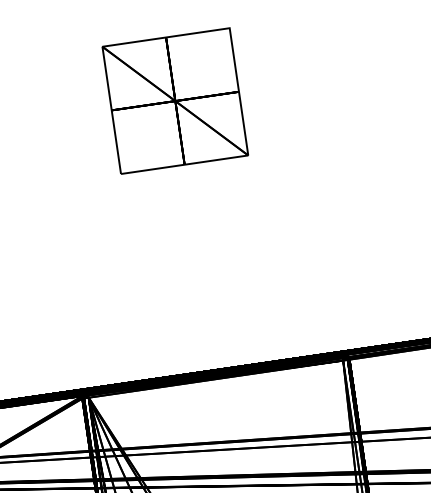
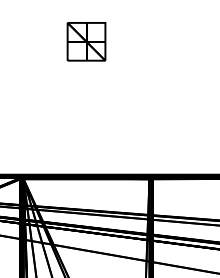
part: (175, 100) -> (86, 41), size x0.6

